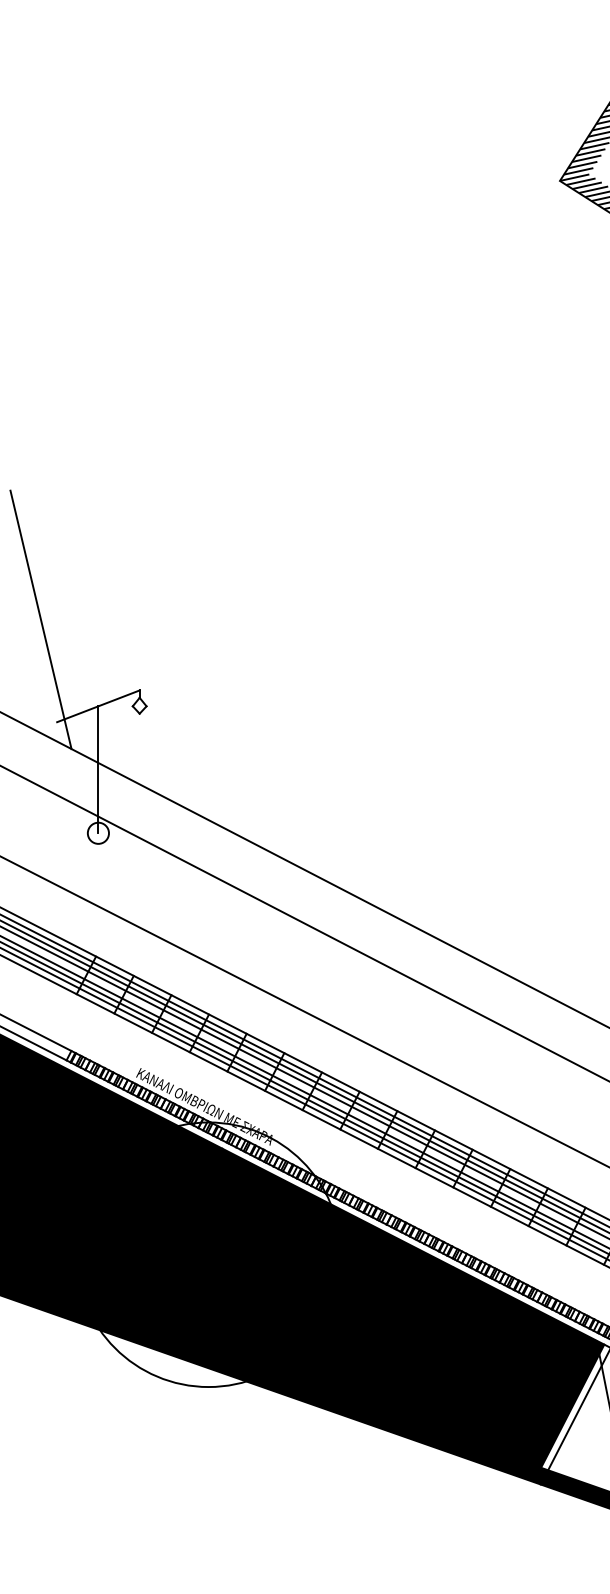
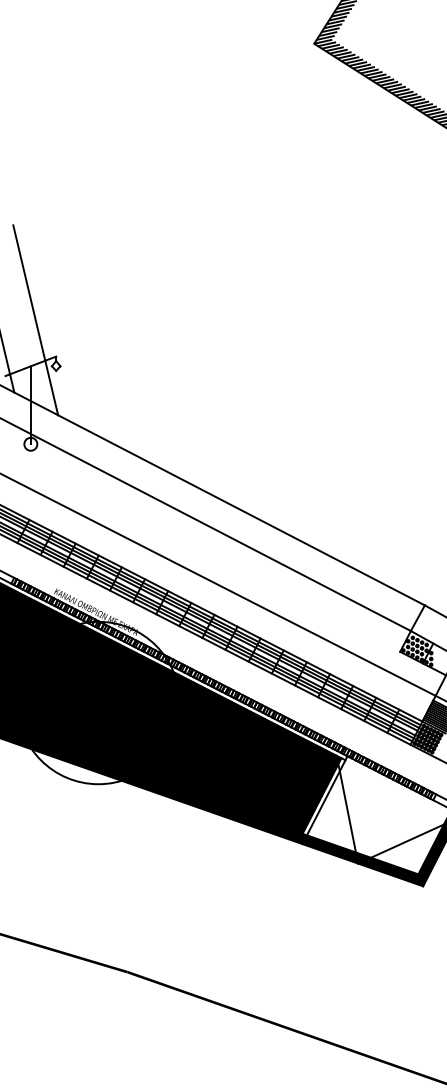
line: (105, 631) -> (35, 320), added

